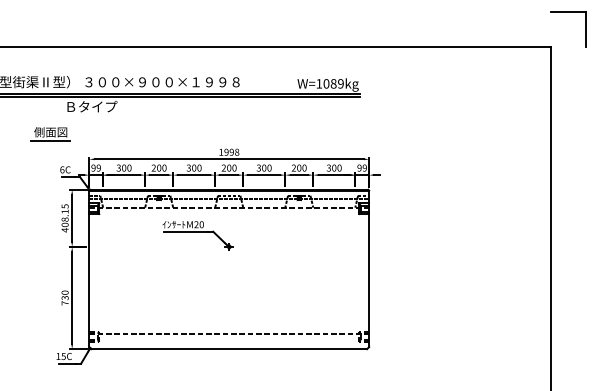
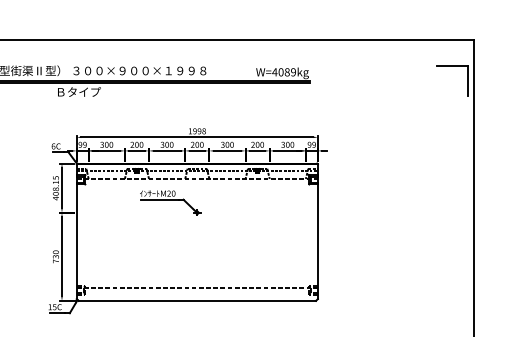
part: (568, 12) -> (452, 66), moved
text: (319, 83) -> (275, 72), W=1089kg -> W=4089kg
part: (50, 134) -> (43, 115), removed

